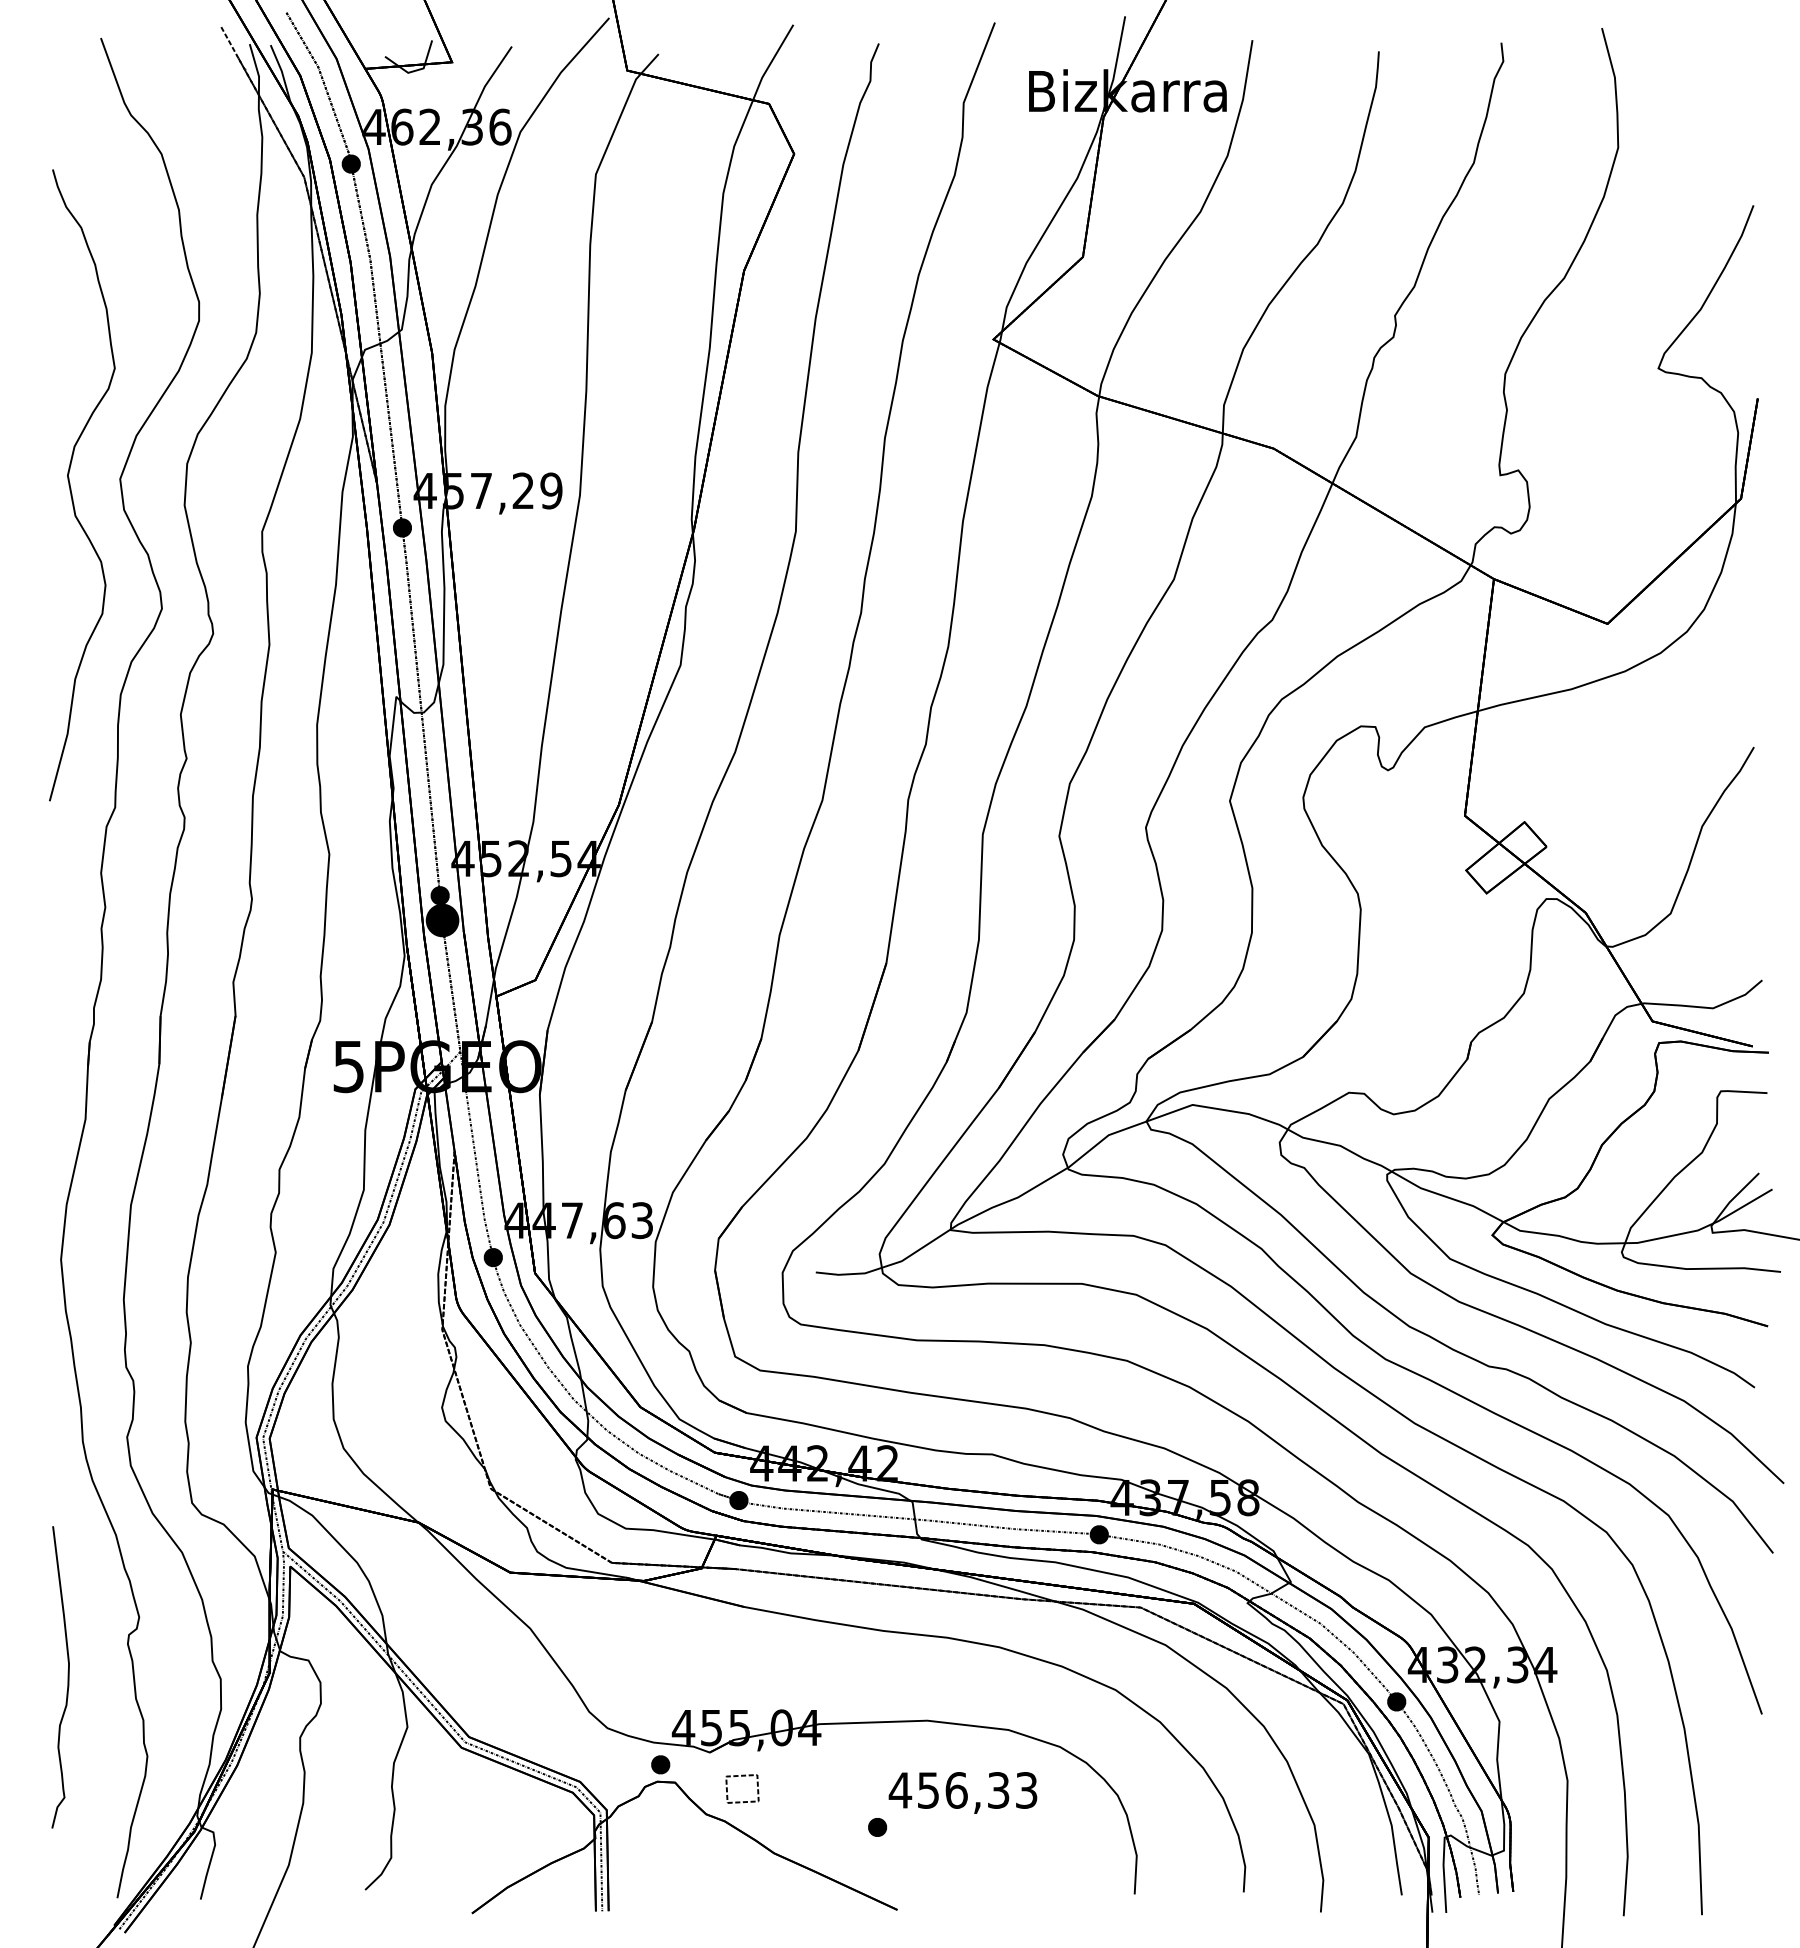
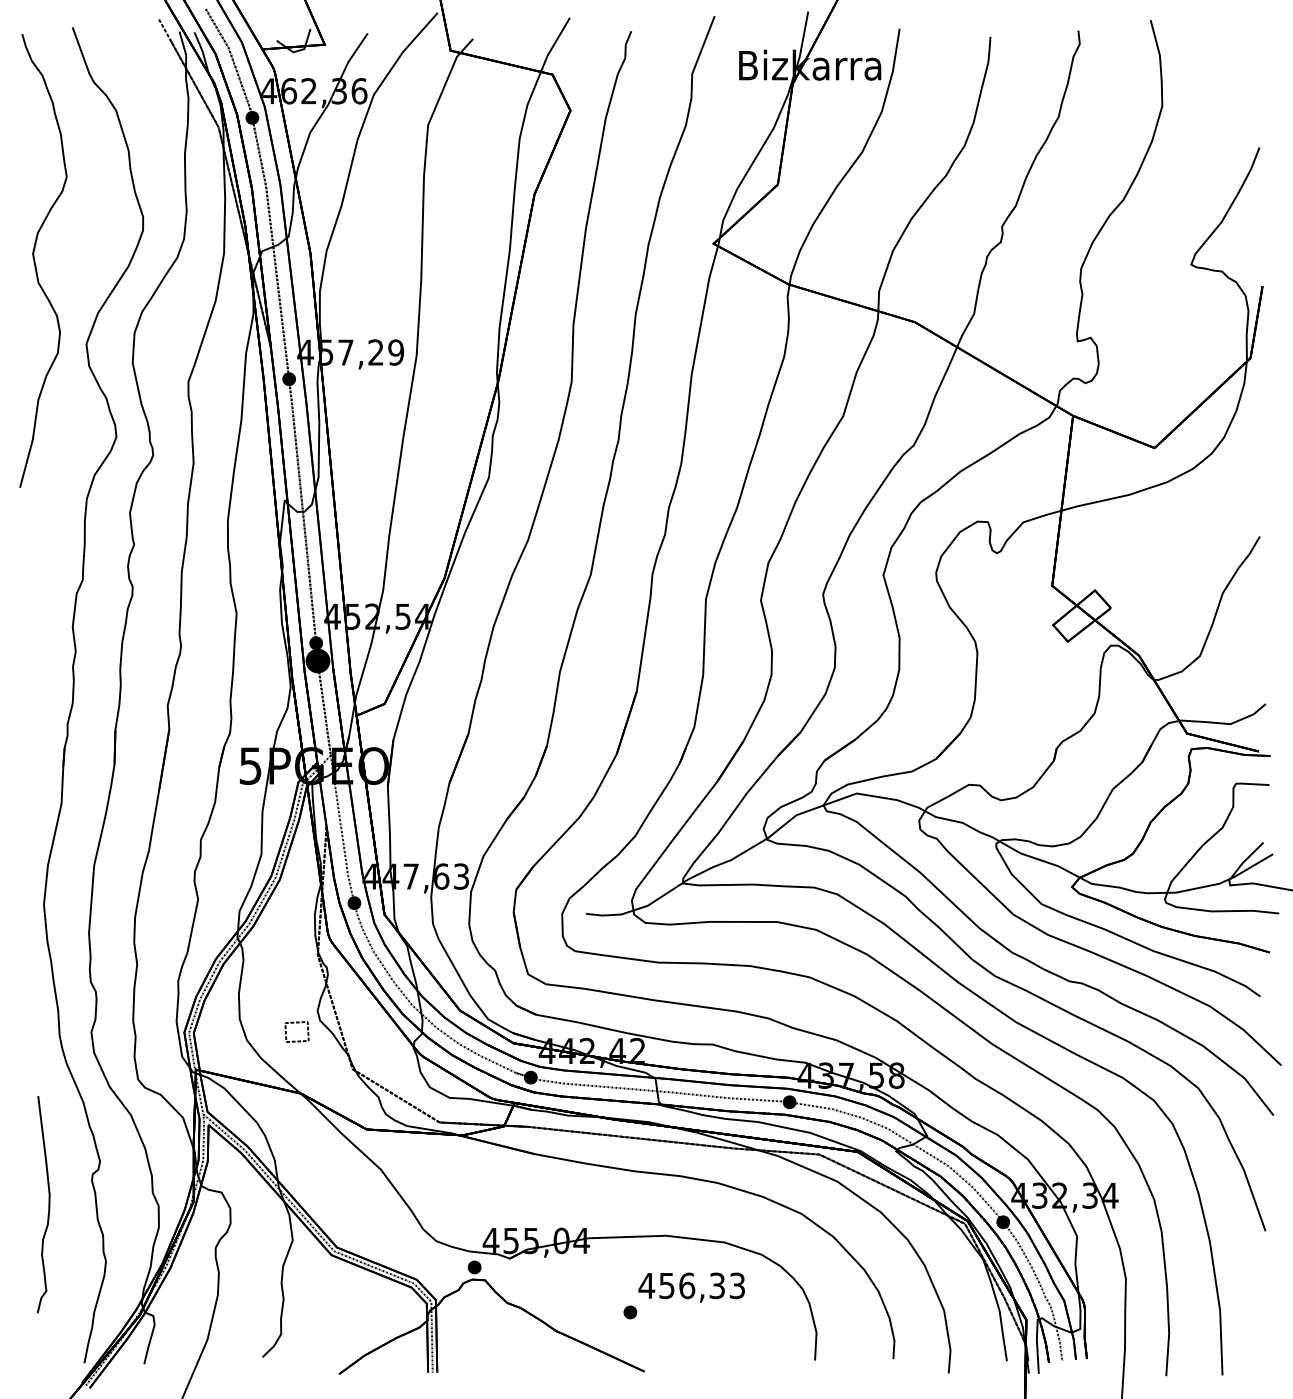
part: (71, 488) -> (35, 263), moved
part: (742, 1776) -> (297, 1023), moved

